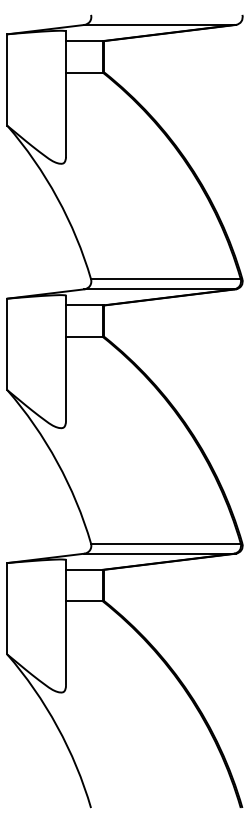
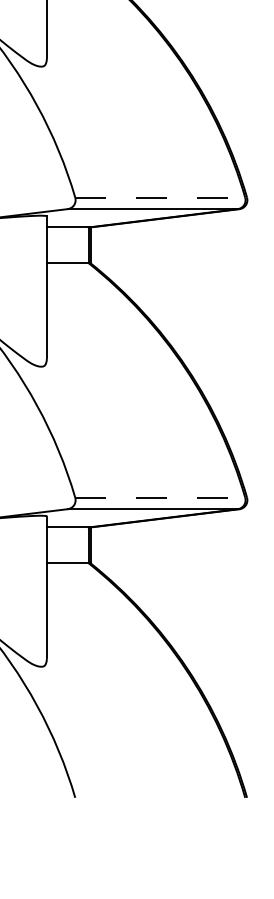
line: (166, 279) -> (160, 197), solid -> dashed
line: (166, 543) -> (160, 497), solid -> dashed

